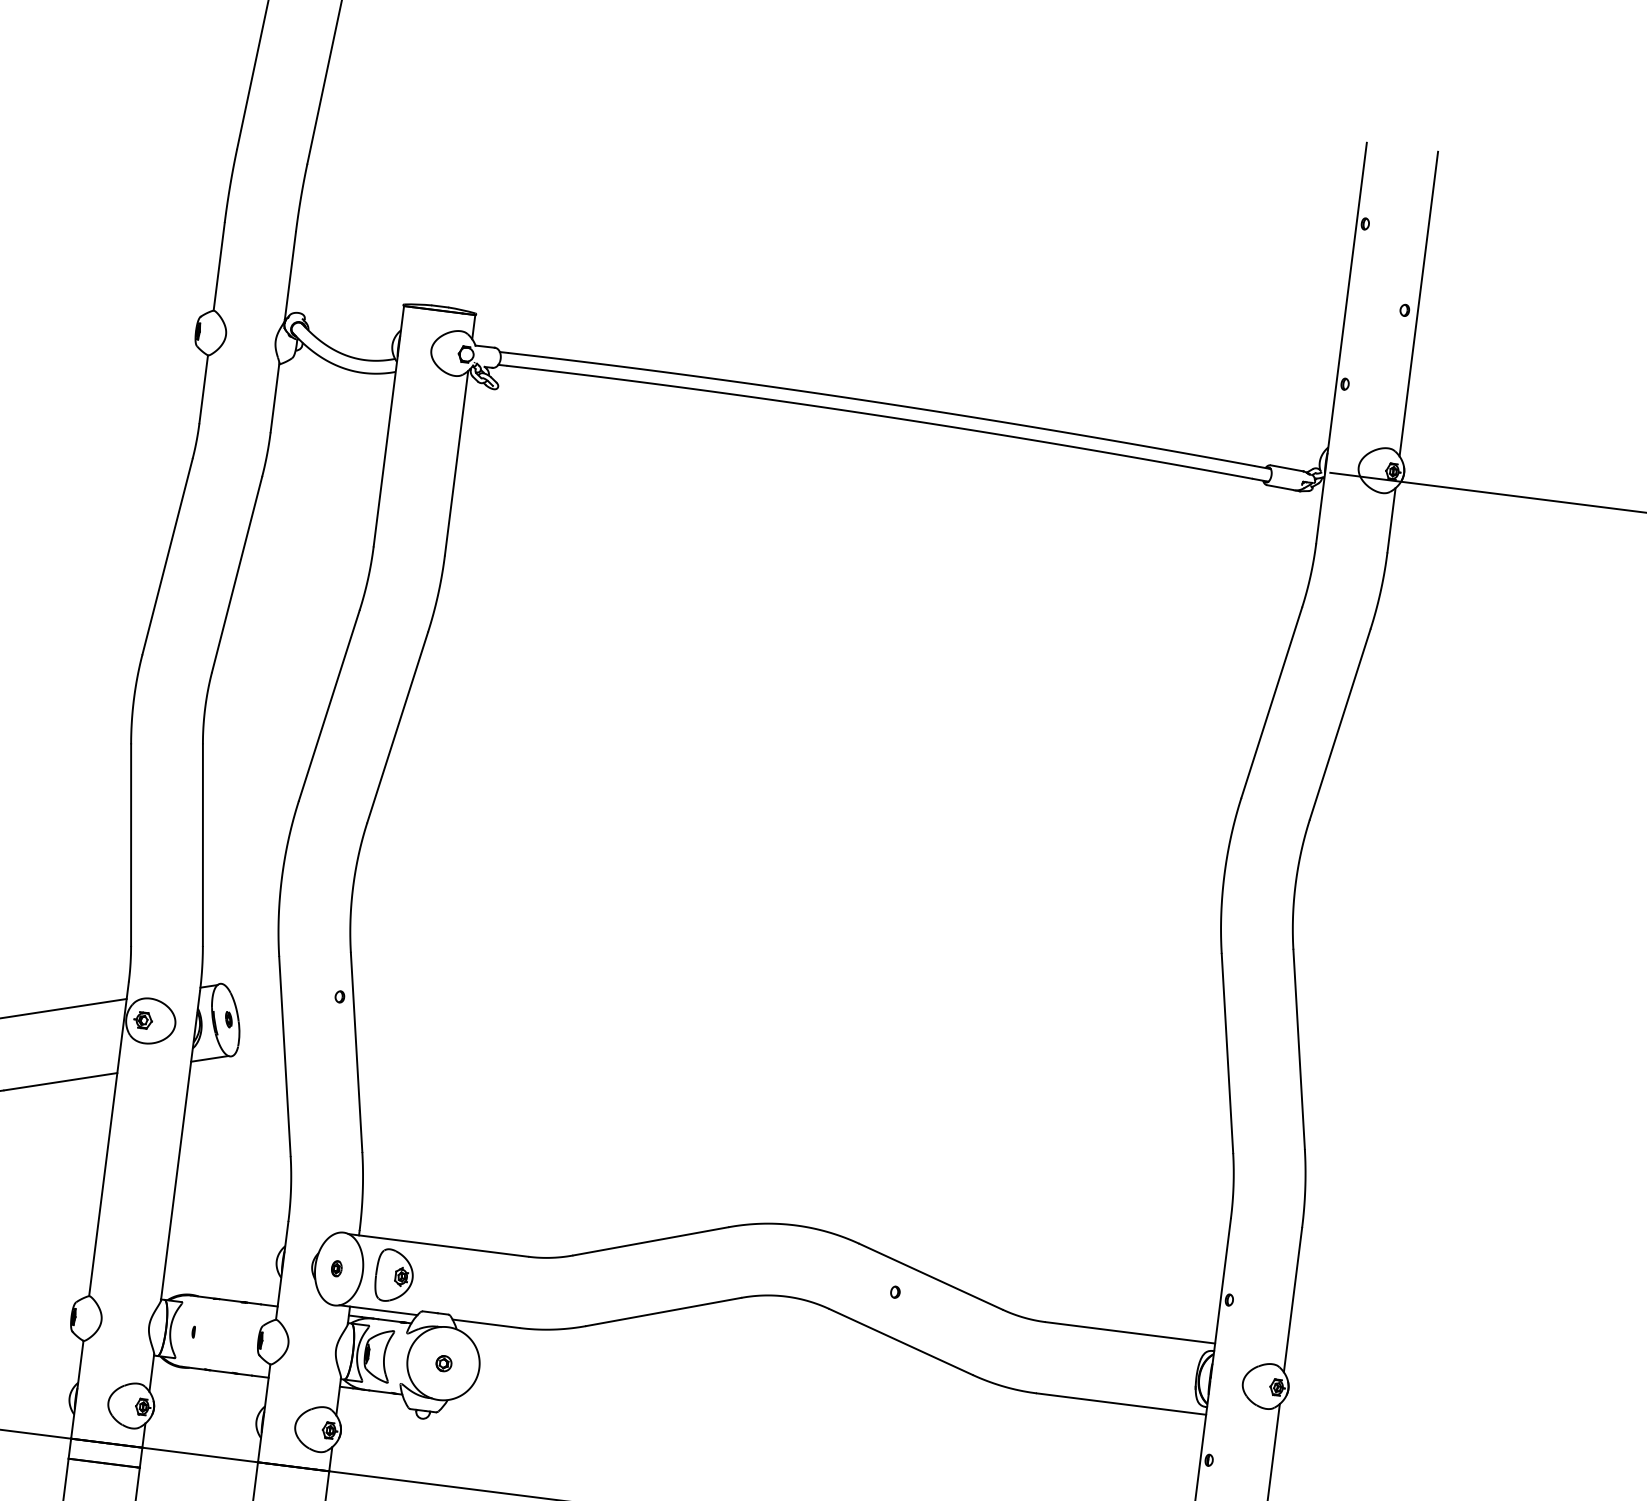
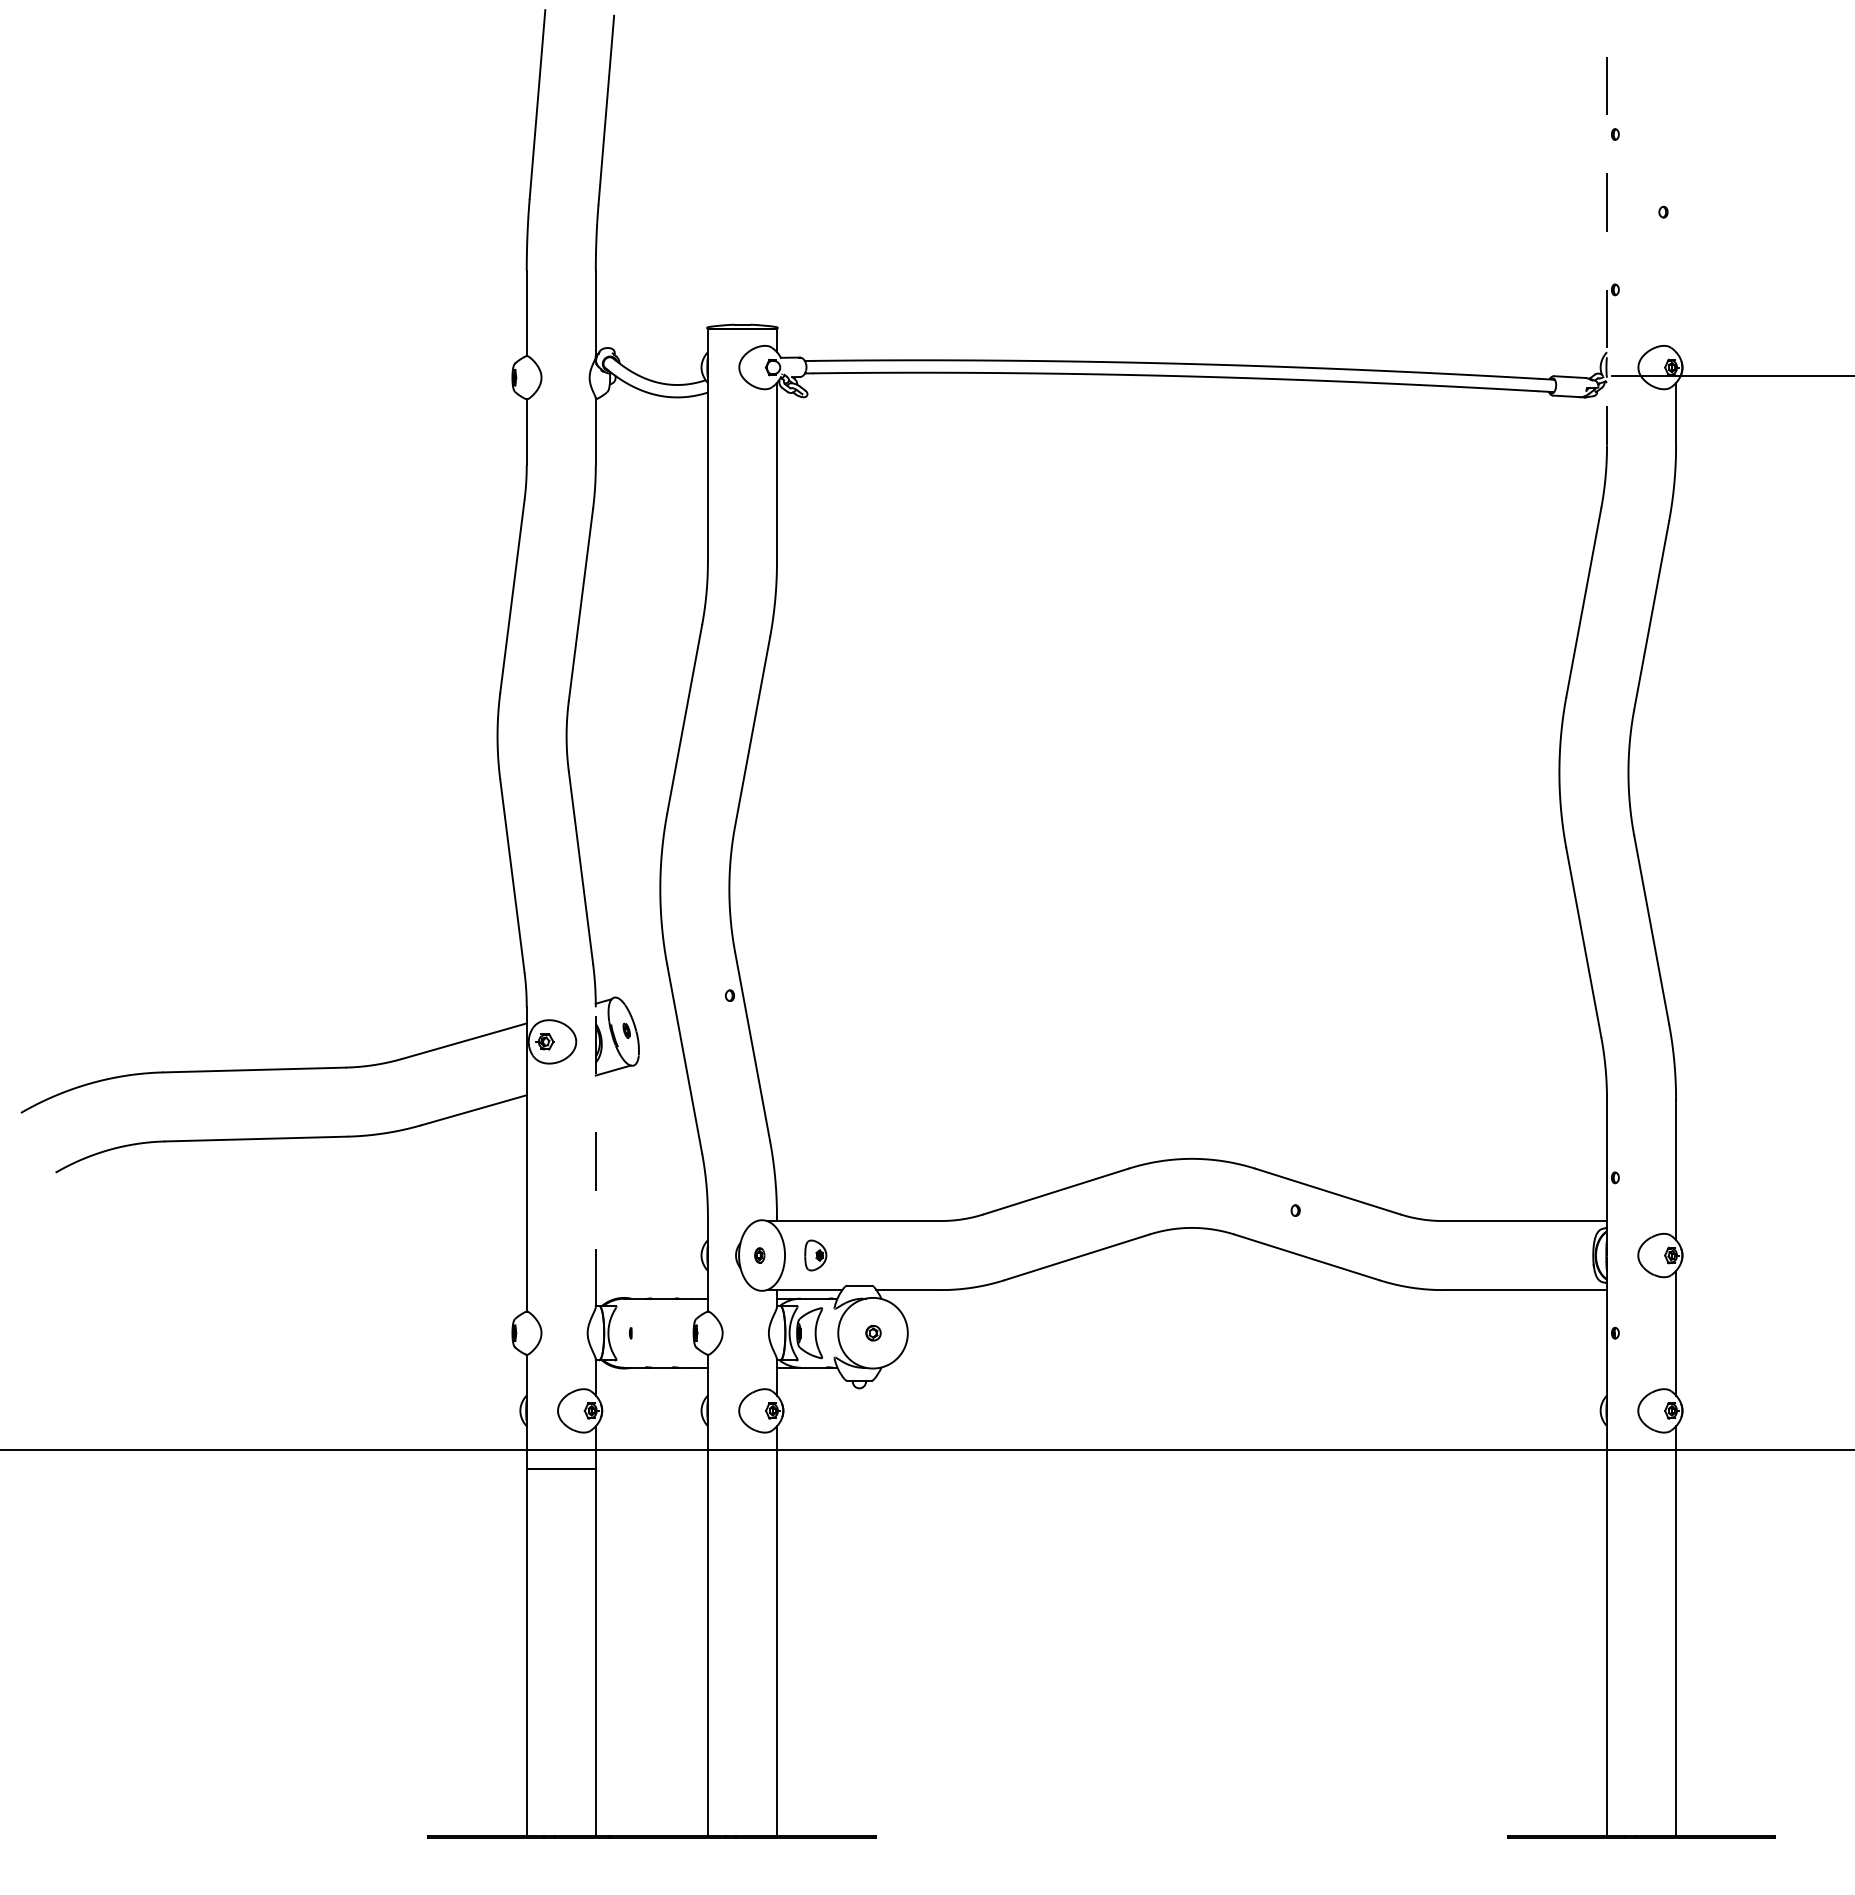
line: (1419, 304) -> (1676, 204), removed
line: (1341, 343) -> (1607, 251), solid -> dashed
line: (180, 1146) -> (595, 1157), solid -> dashed
part: (394, 1275) -> (815, 1255), size x0.6

